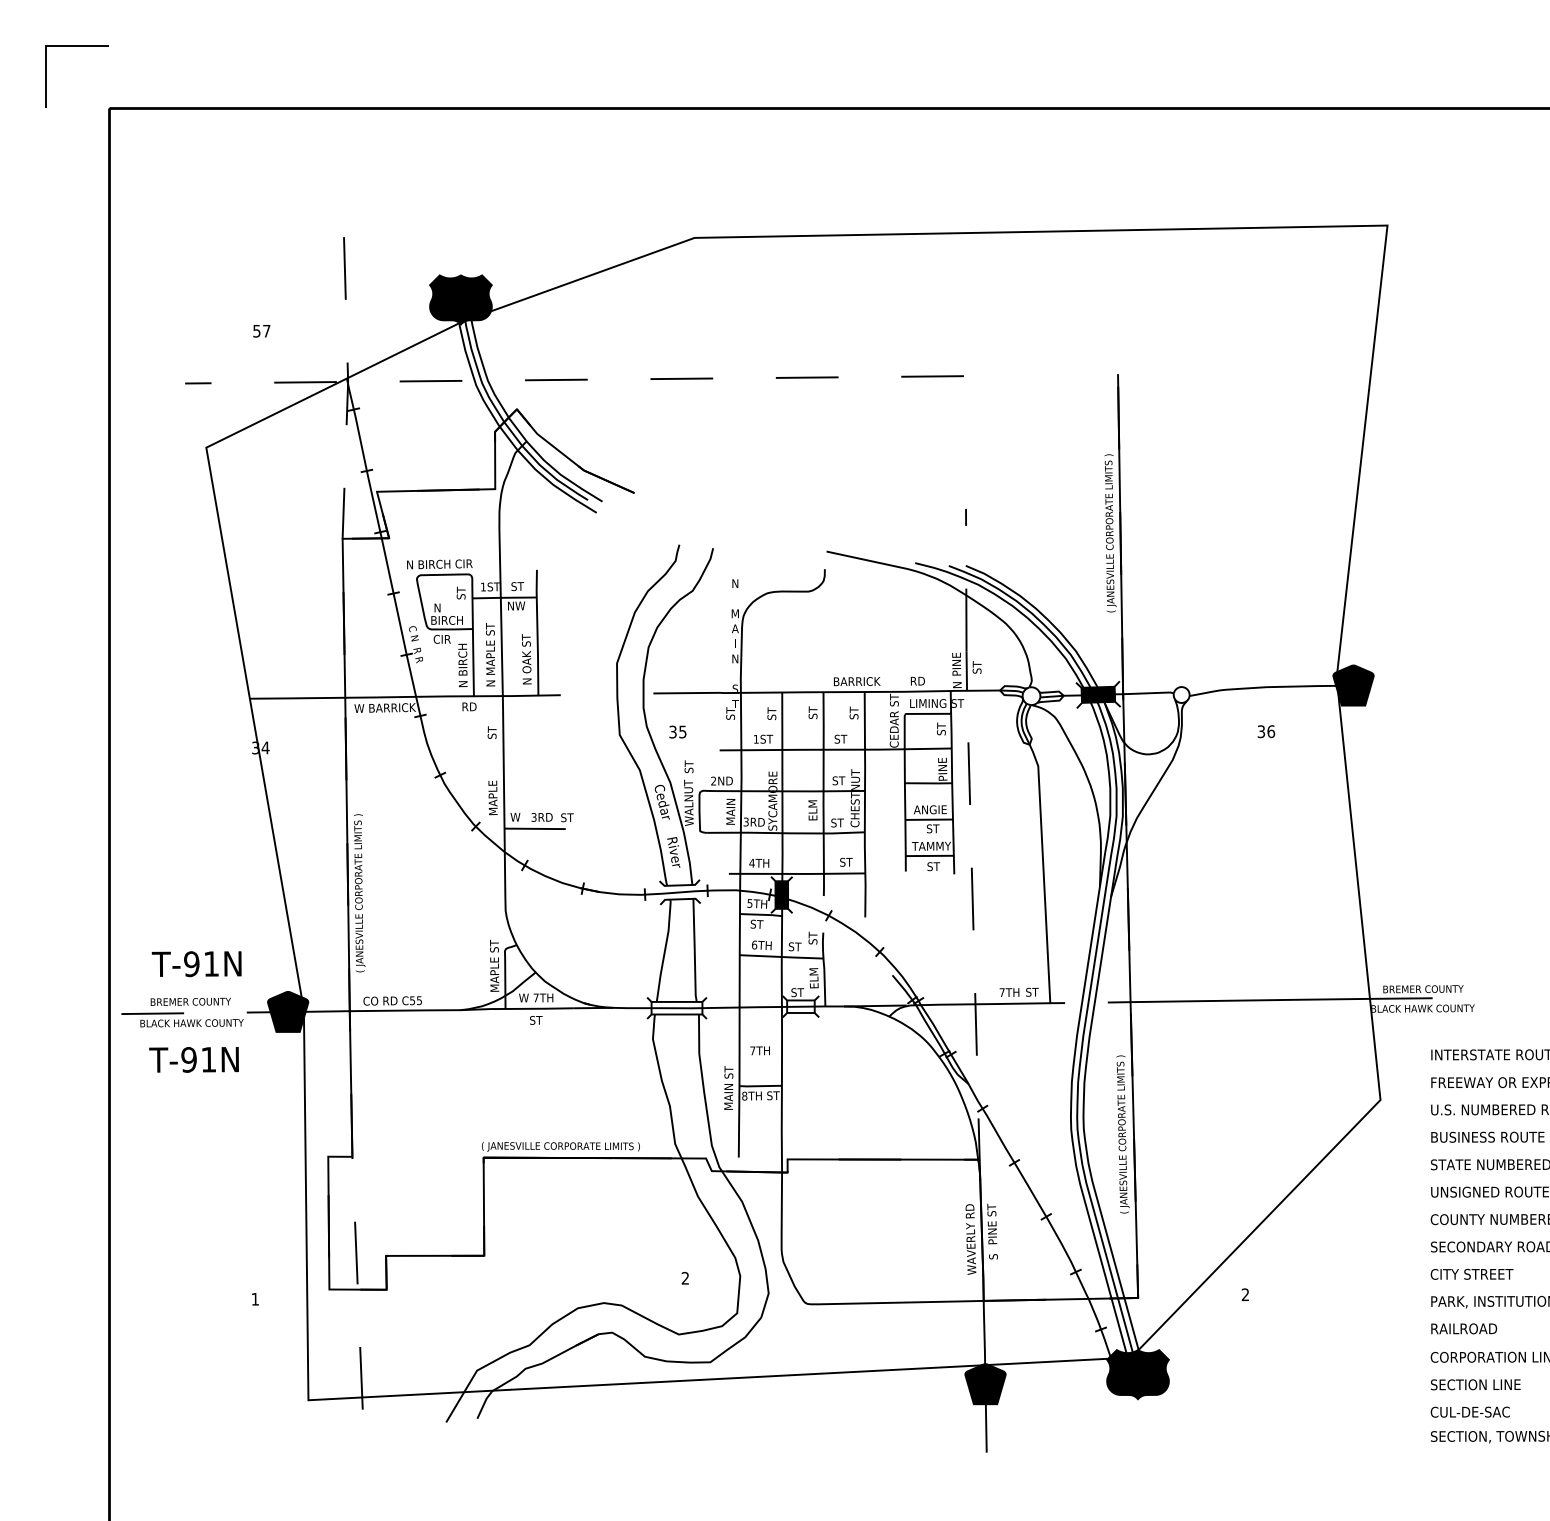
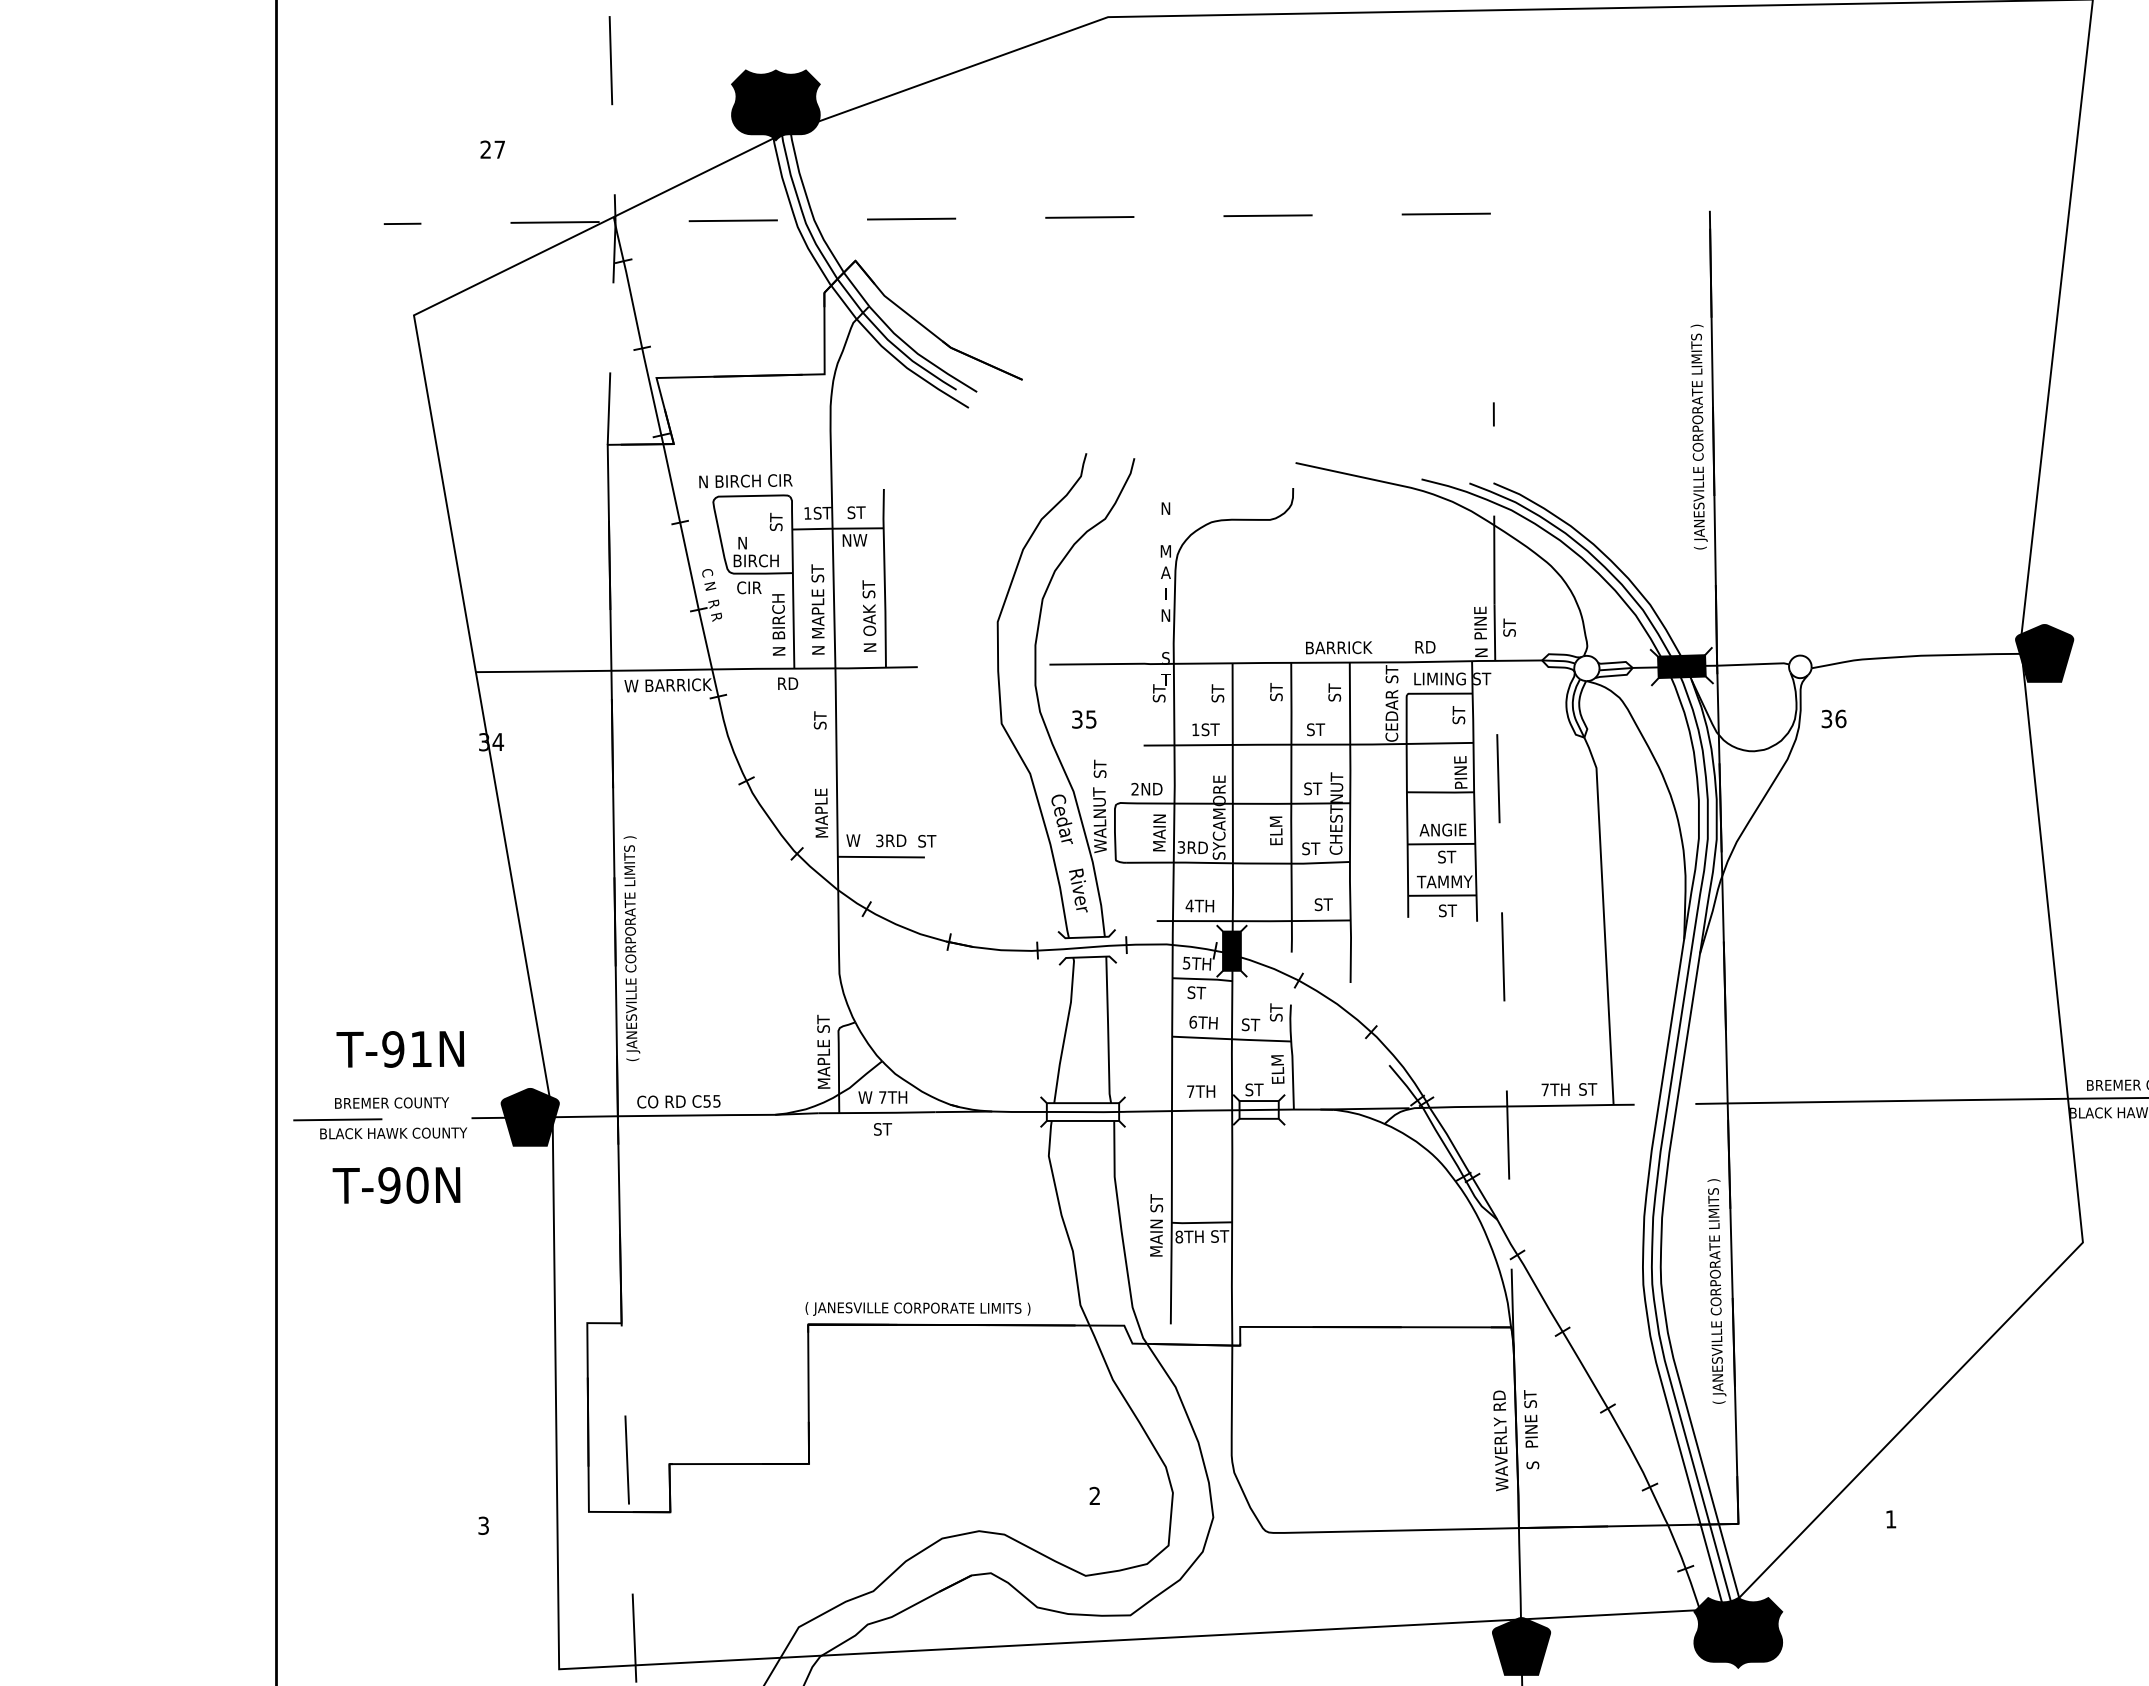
text: (256, 330) -> (485, 148), 57 -> 27
text: (1266, 731) -> (1834, 718), moved
text: (759, 1050) -> (1200, 1091), moved
text: (208, 1059) -> (417, 1184), T-91N -> T-90N
text: (1245, 1294) -> (1891, 1518), 2 -> 1
text: (254, 1298) -> (482, 1524), 1 -> 3

